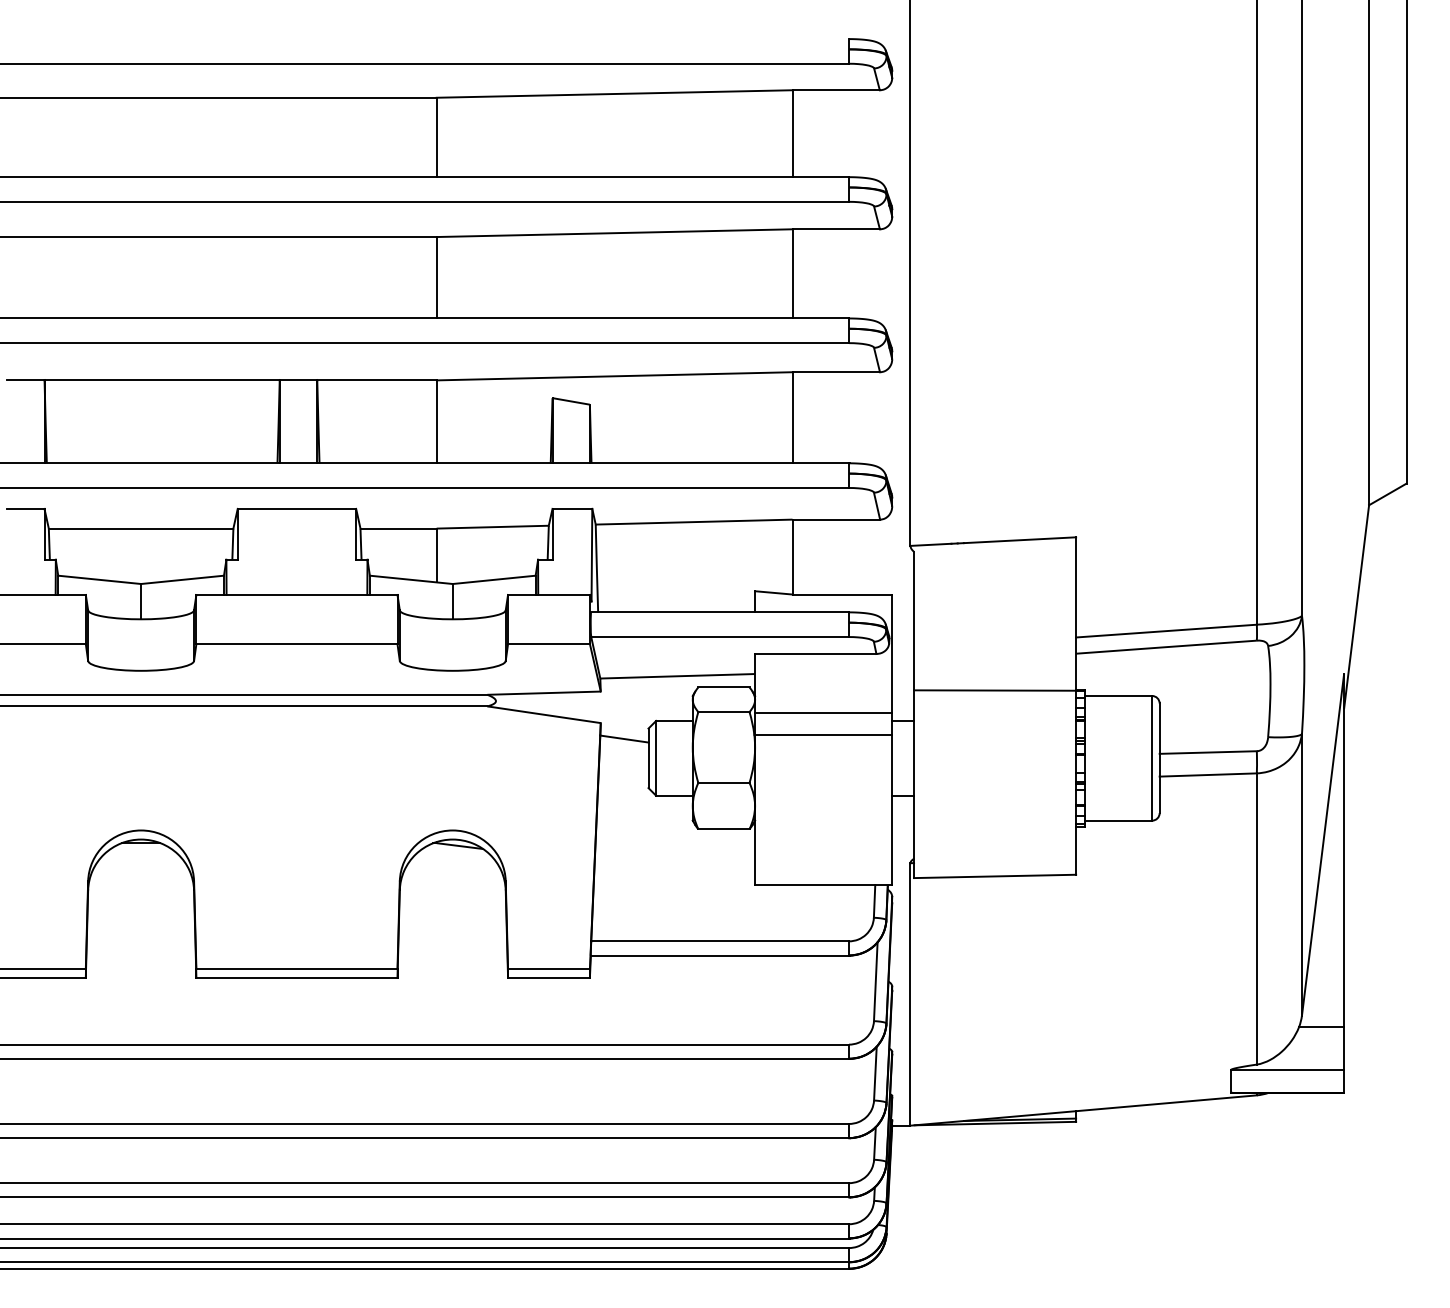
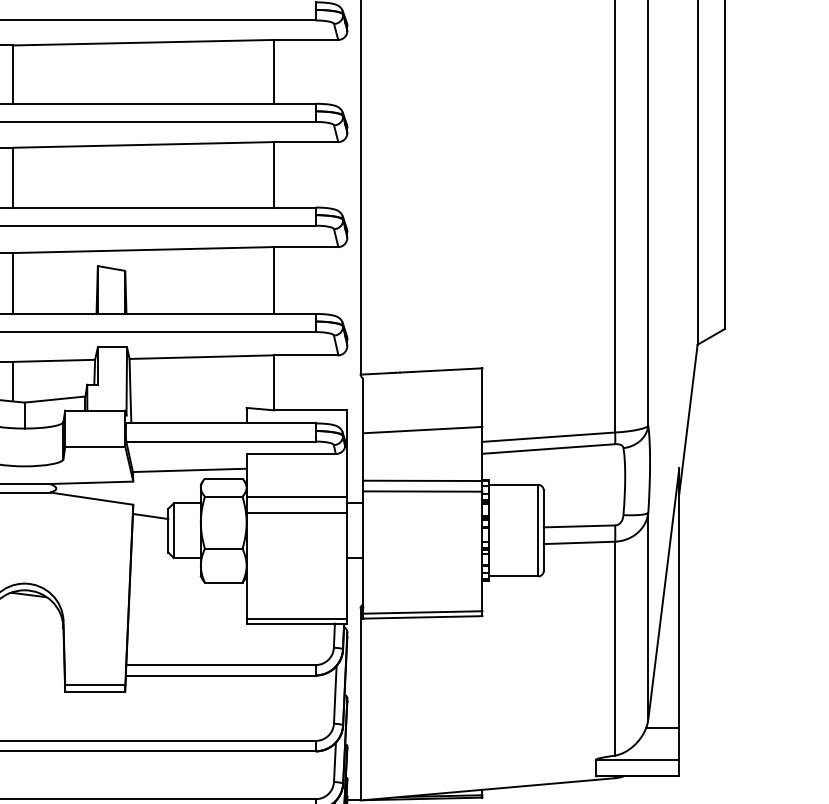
line: (995, 621) -> (423, 430), added
line: (995, 704) -> (423, 491), added
line: (995, 869) -> (423, 612), added
line: (823, 878) -> (296, 618), added

